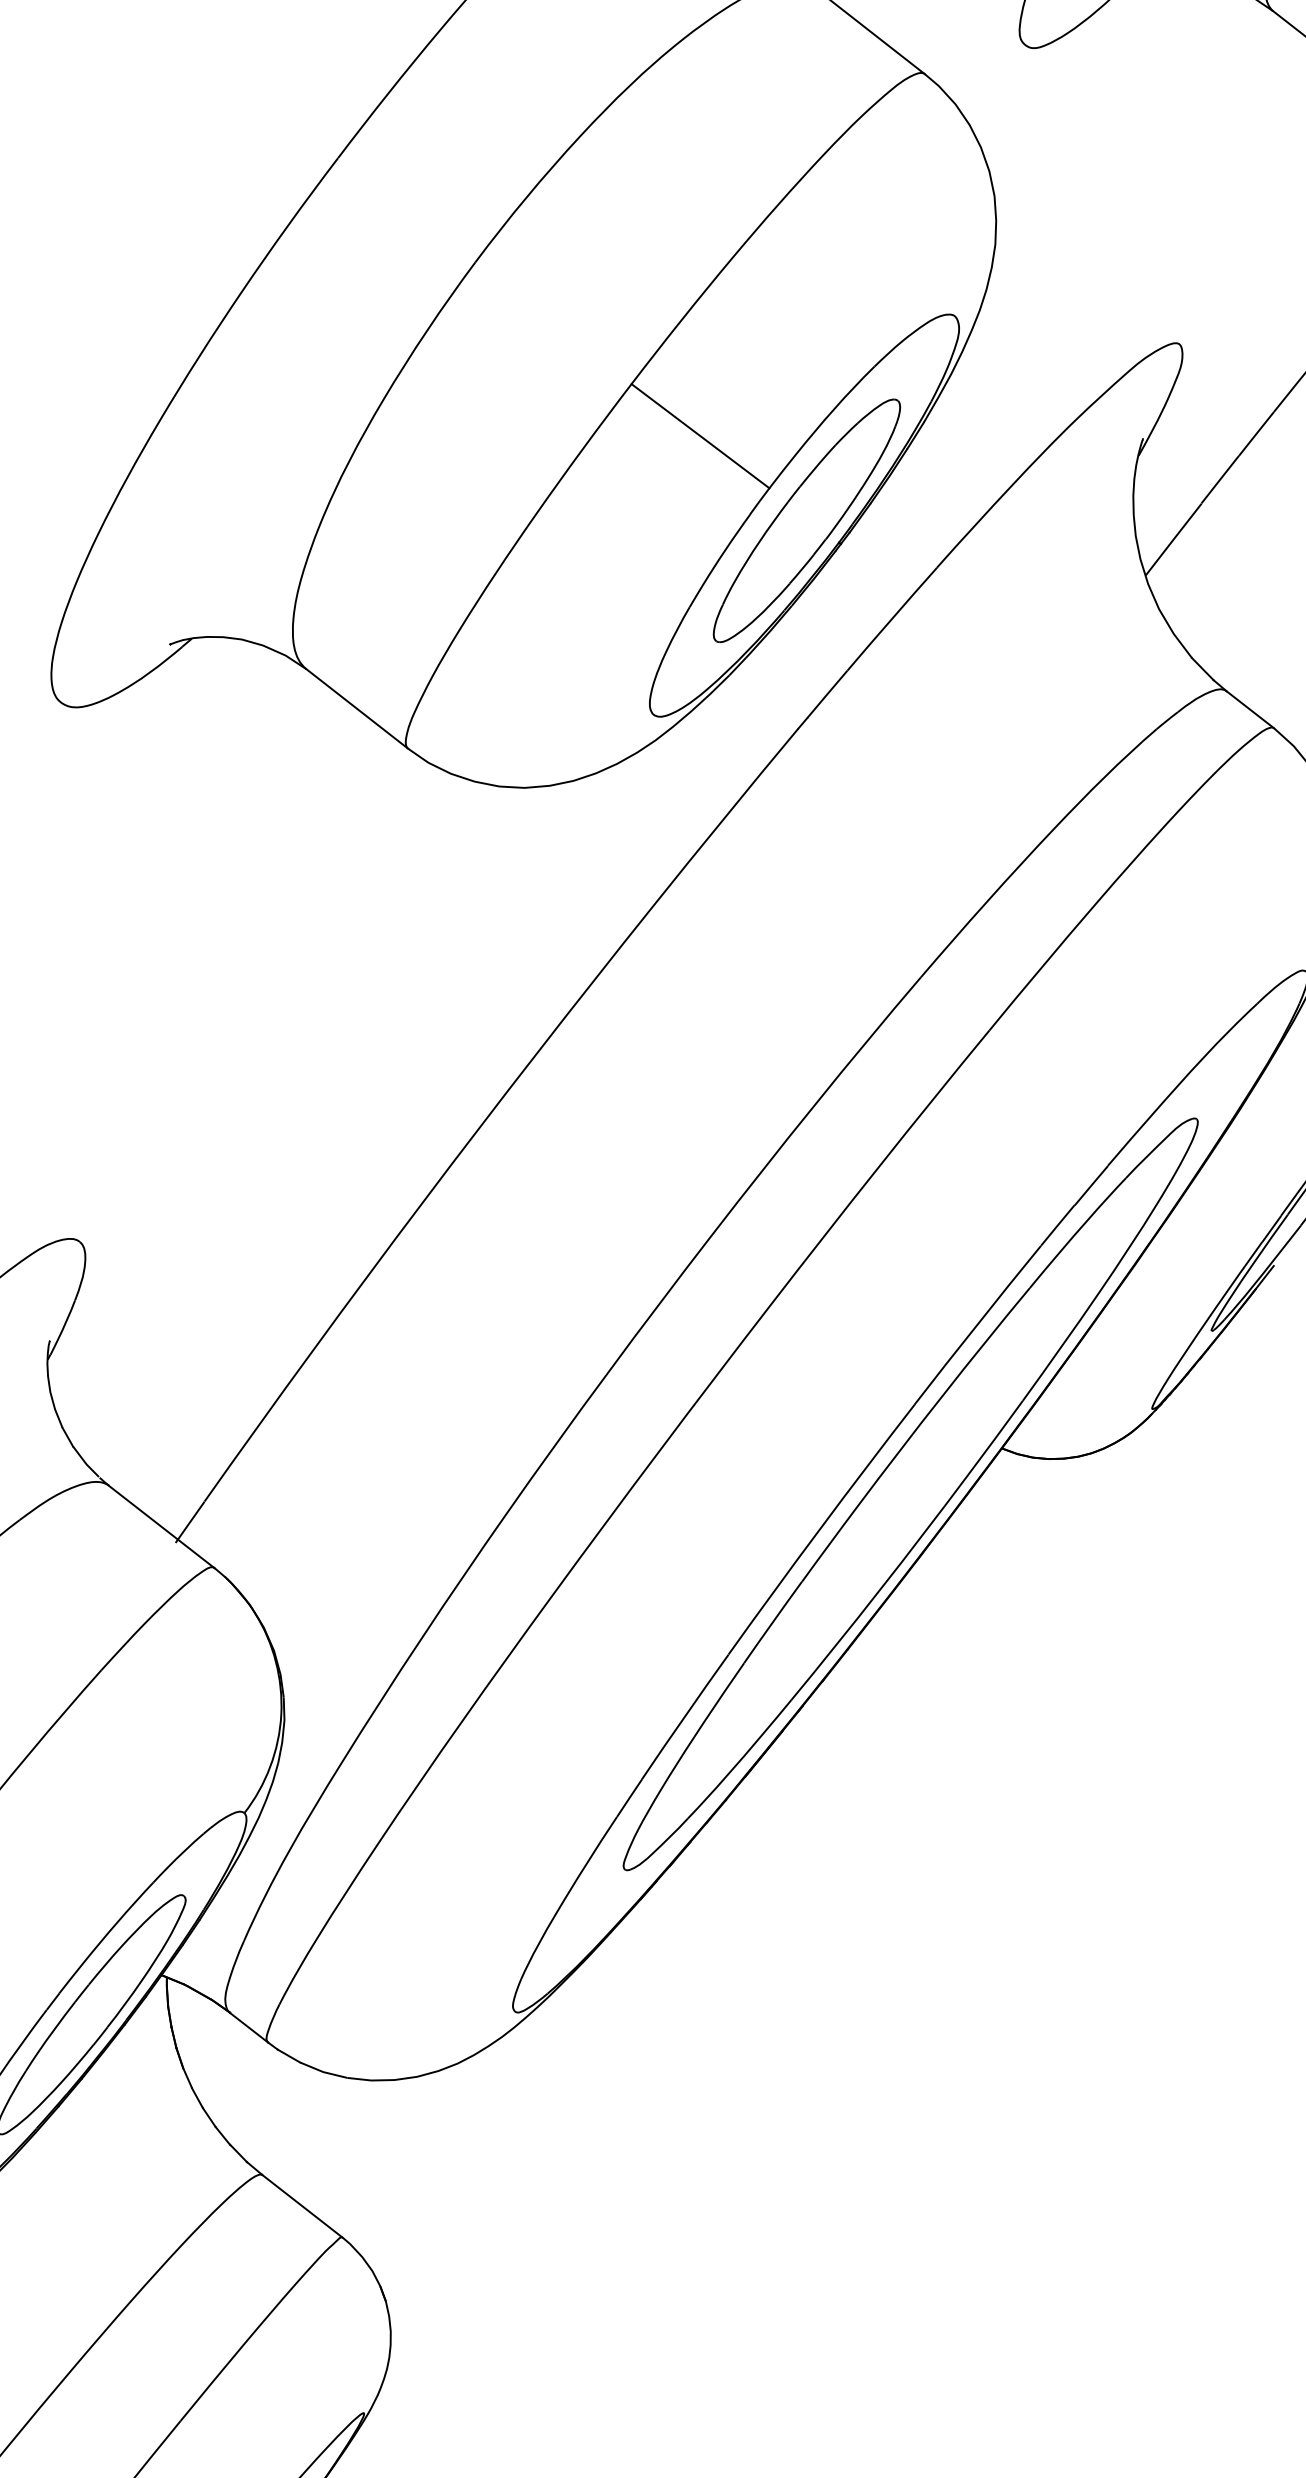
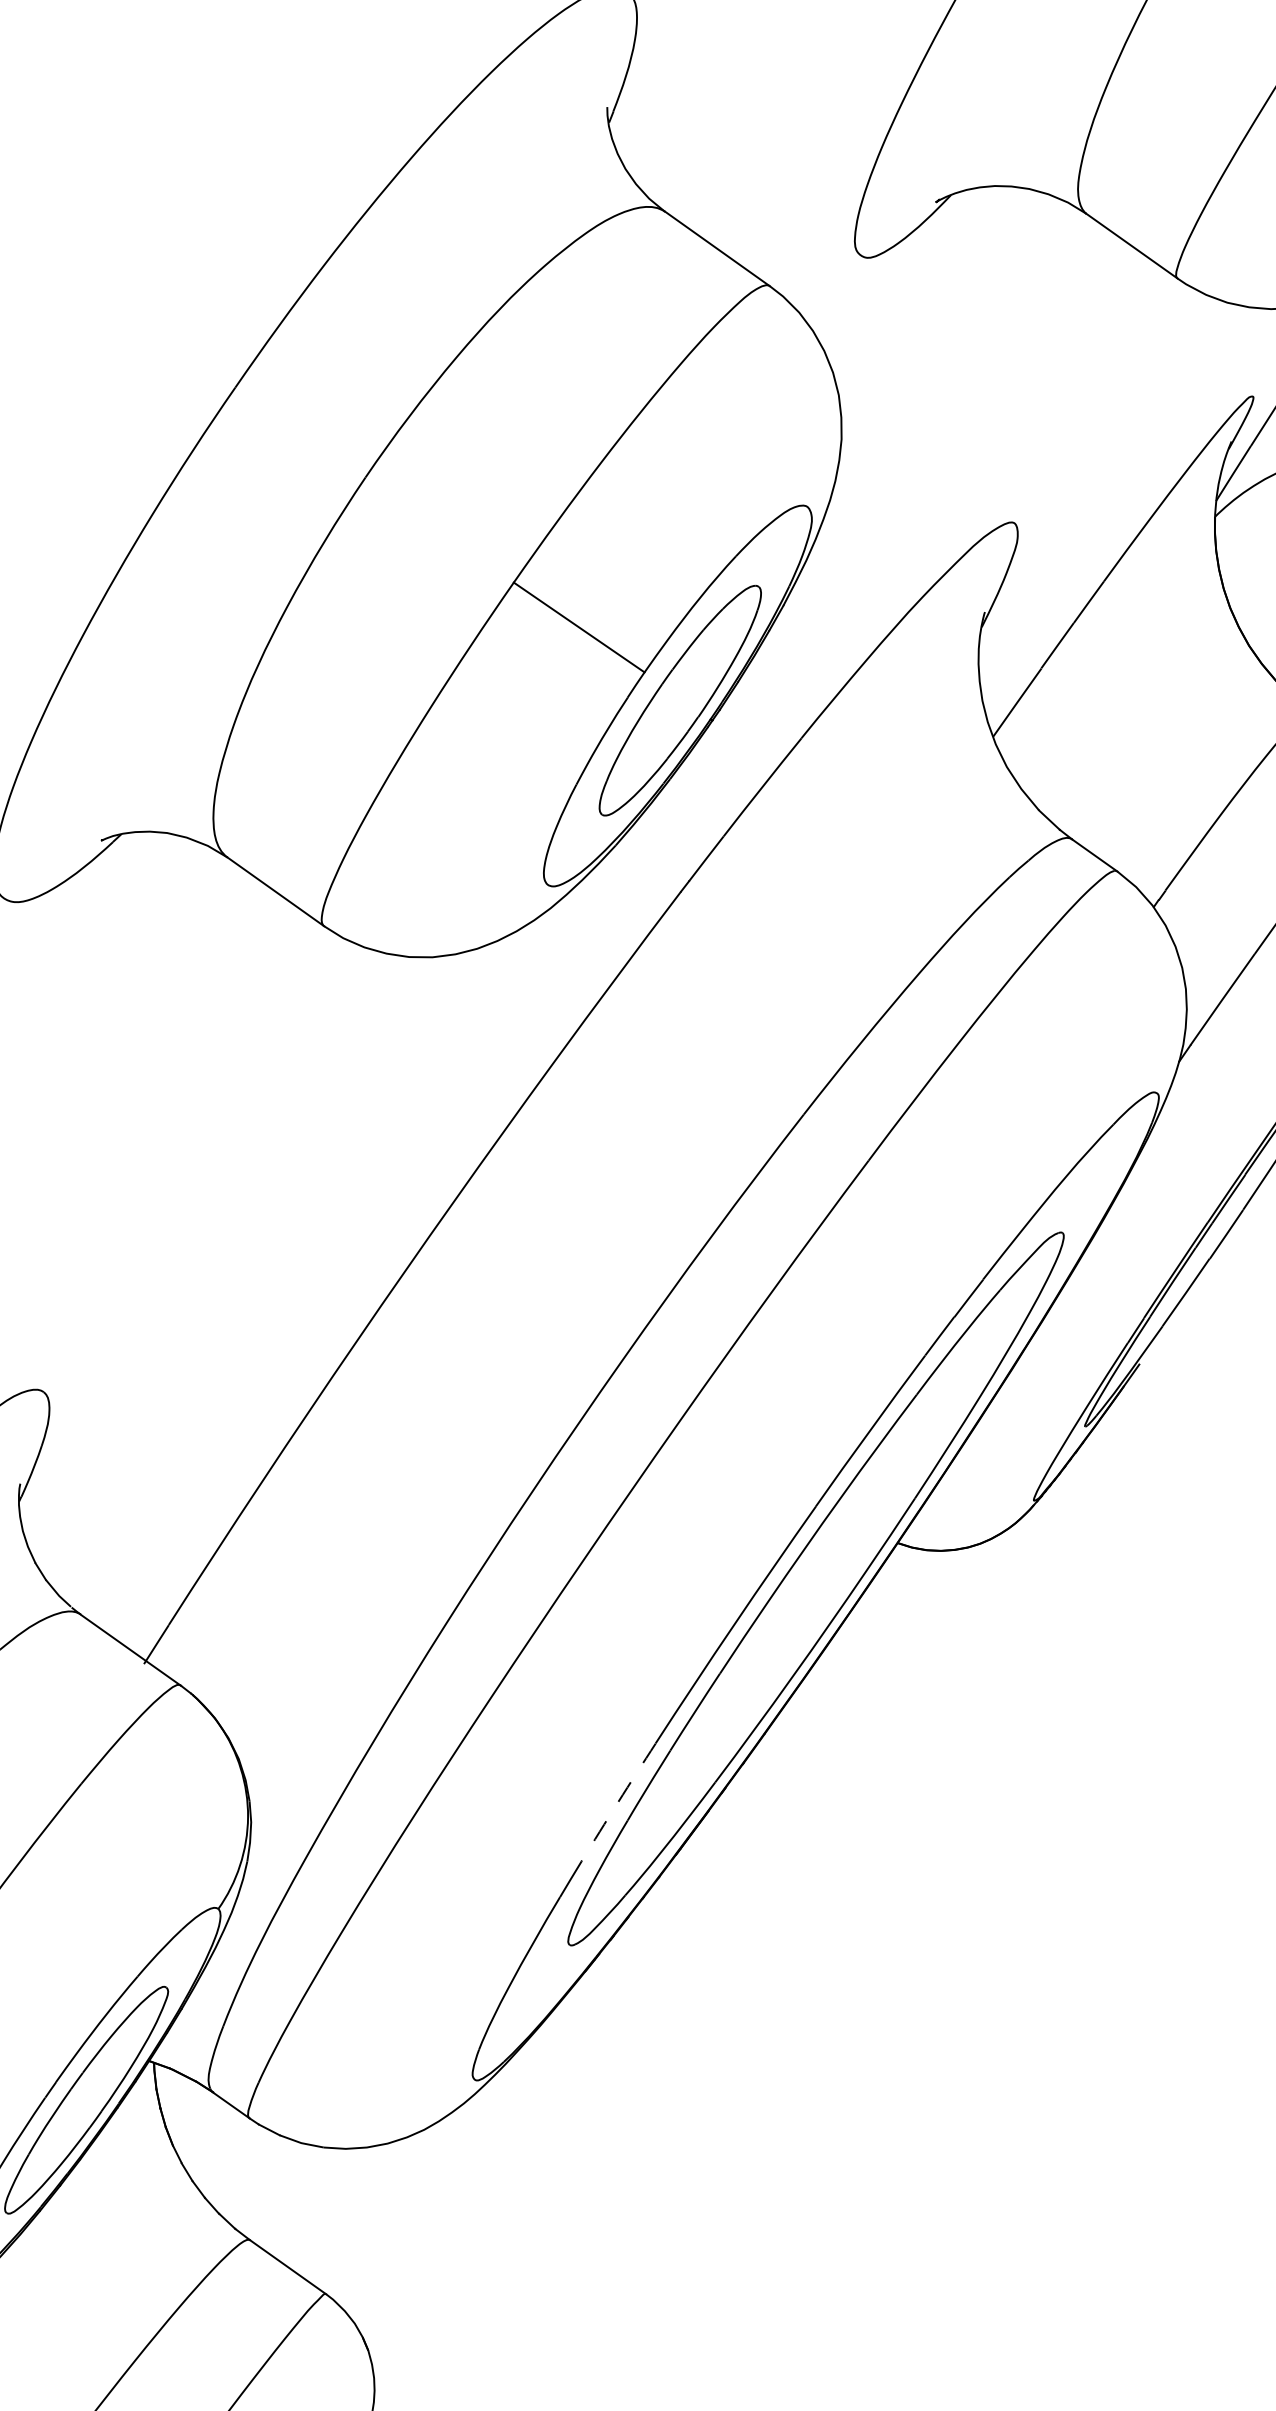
arc: (685, 1716) -> (618, 1802), solid -> dashed

